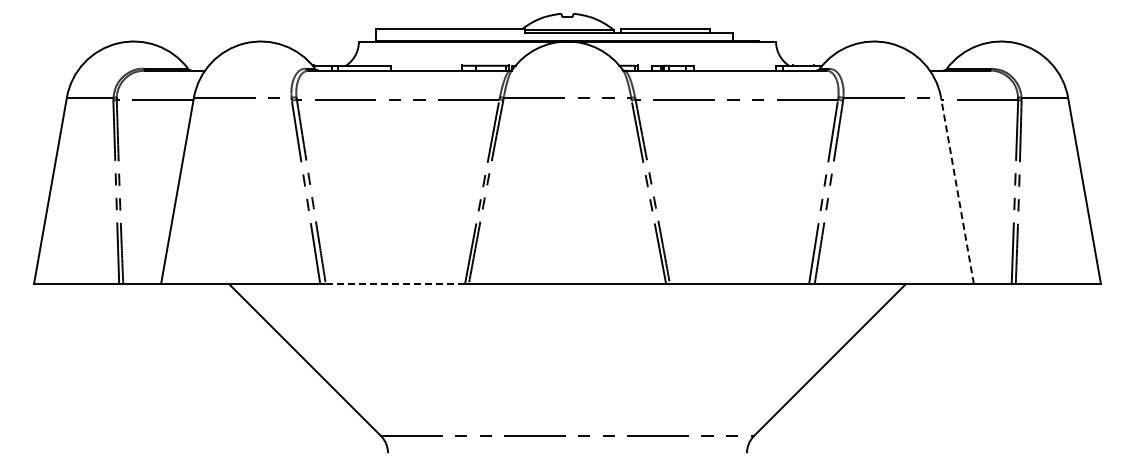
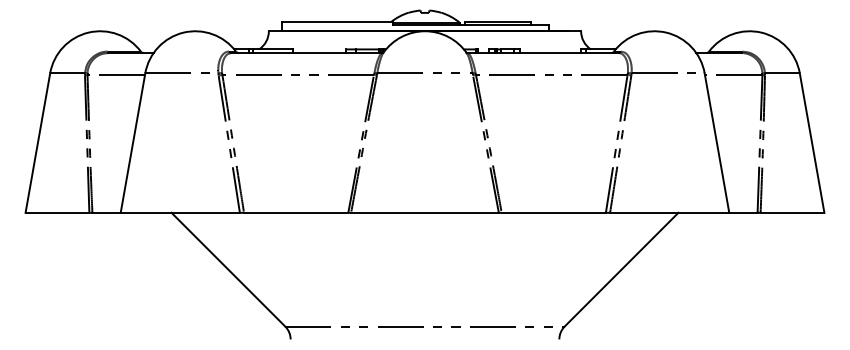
line: (957, 190) -> (716, 142), dashed -> solid
line: (395, 284) -> (296, 213), dashed -> solid

